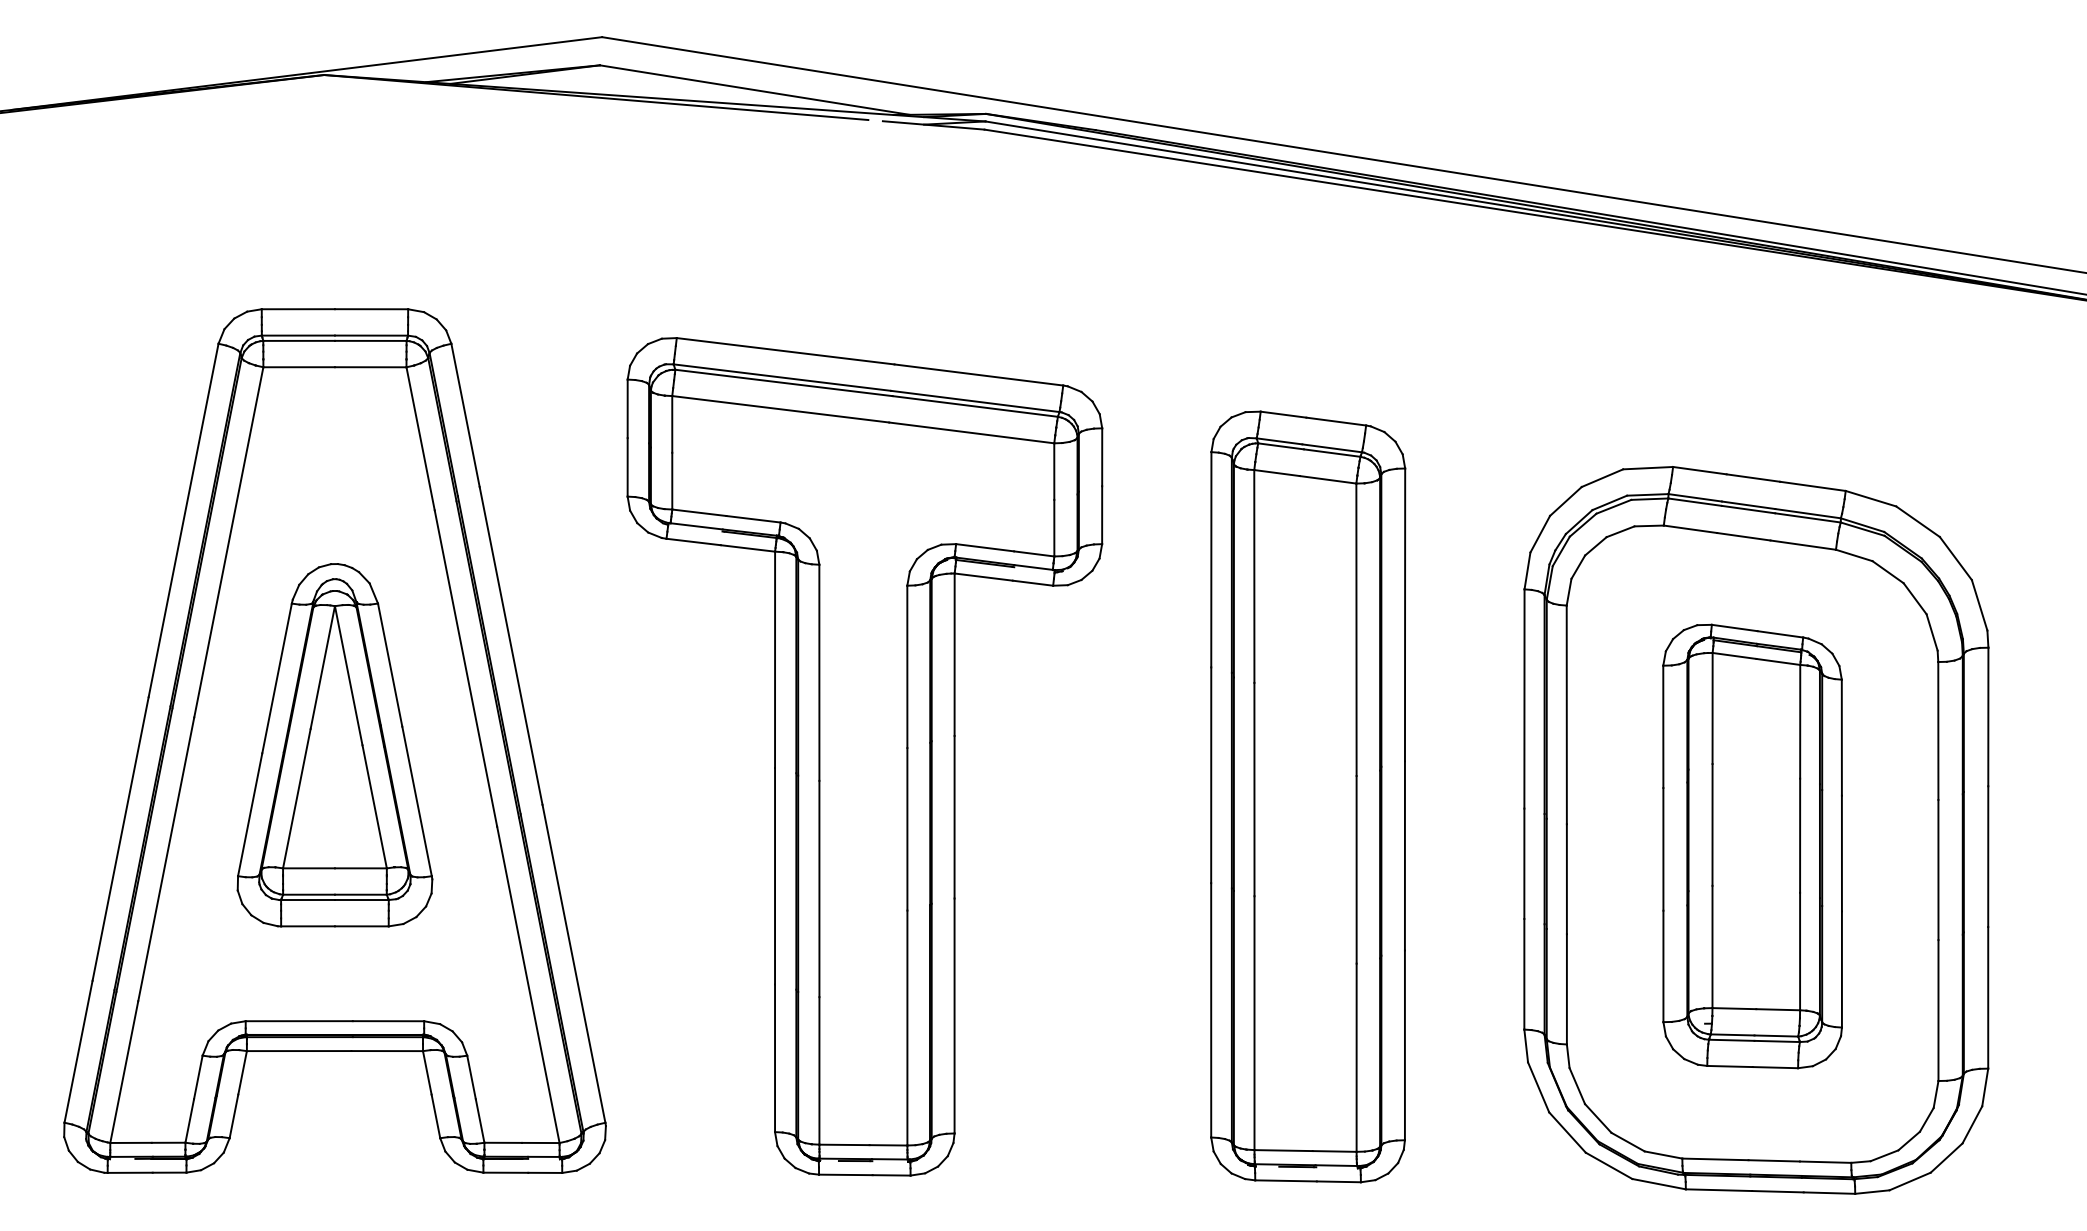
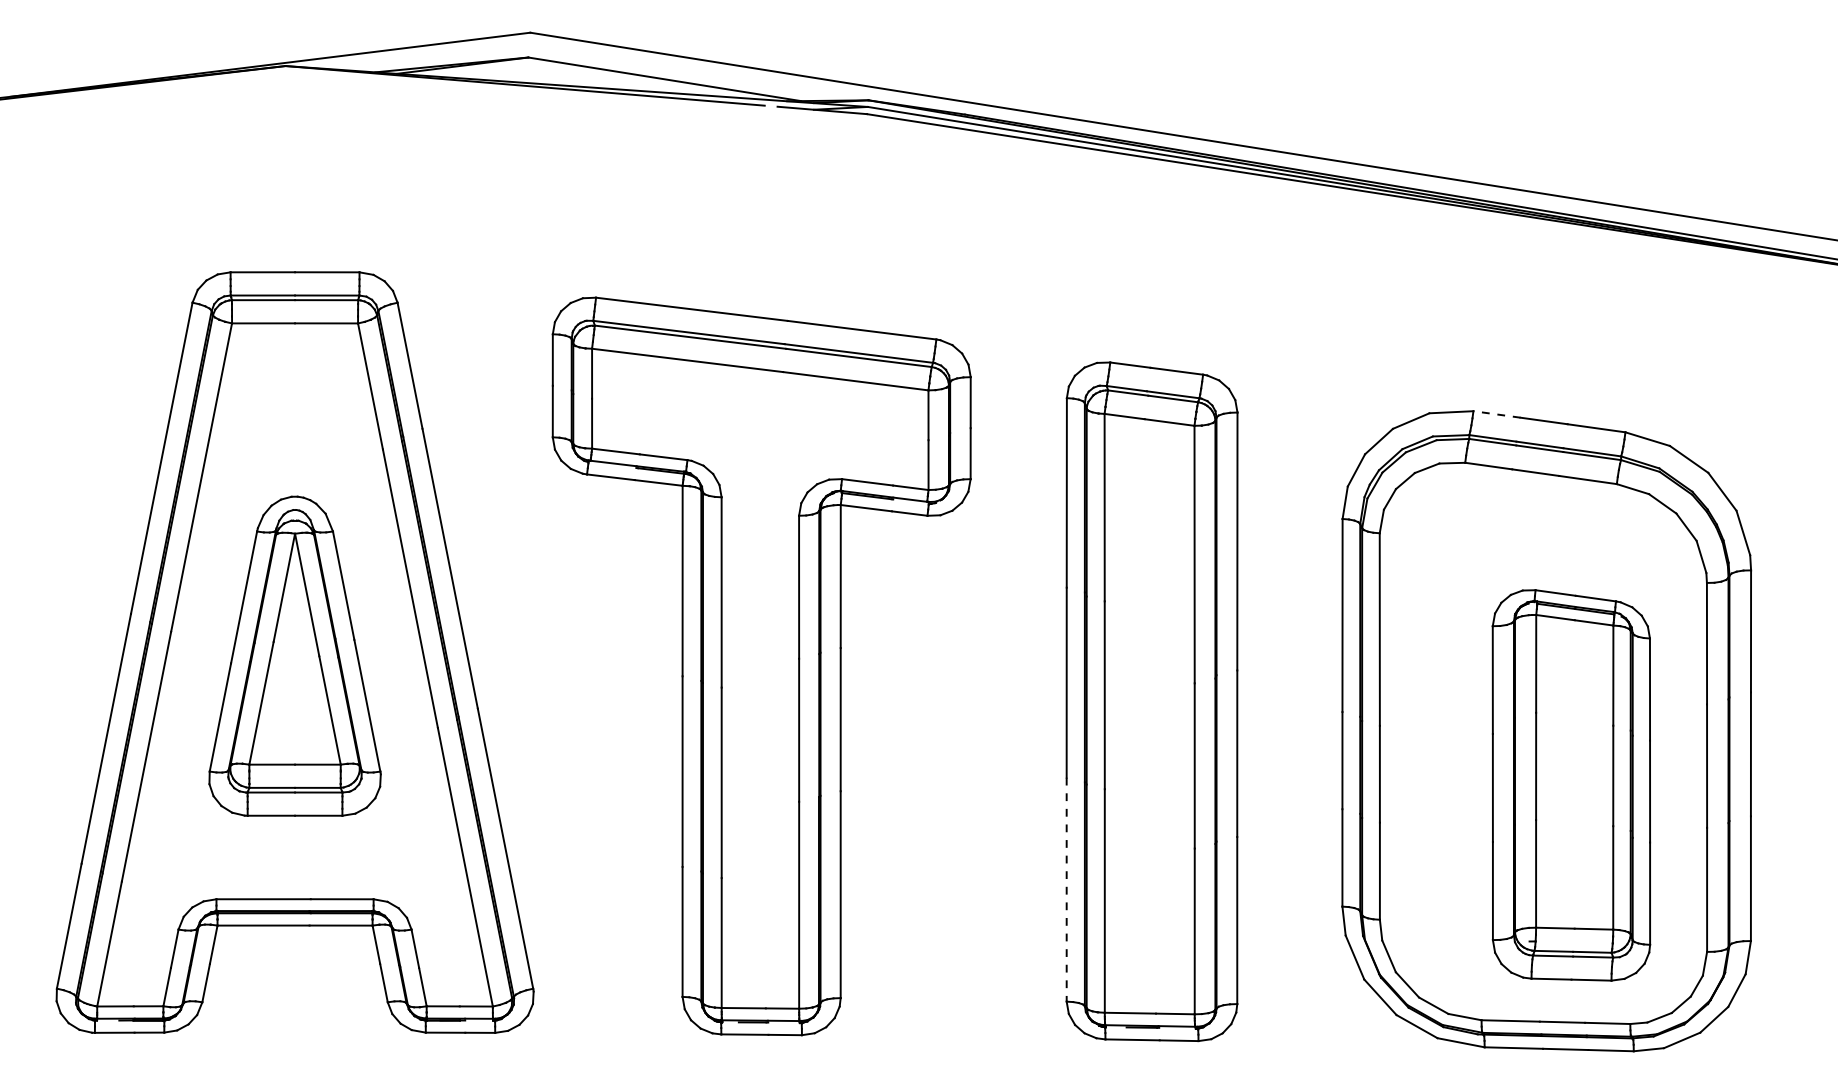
line: (1699, 470) -> (1496, 414), solid -> dashed
part: (1752, 846) -> (1571, 785), moved
line: (1211, 1010) -> (1066, 889), solid -> dashed

